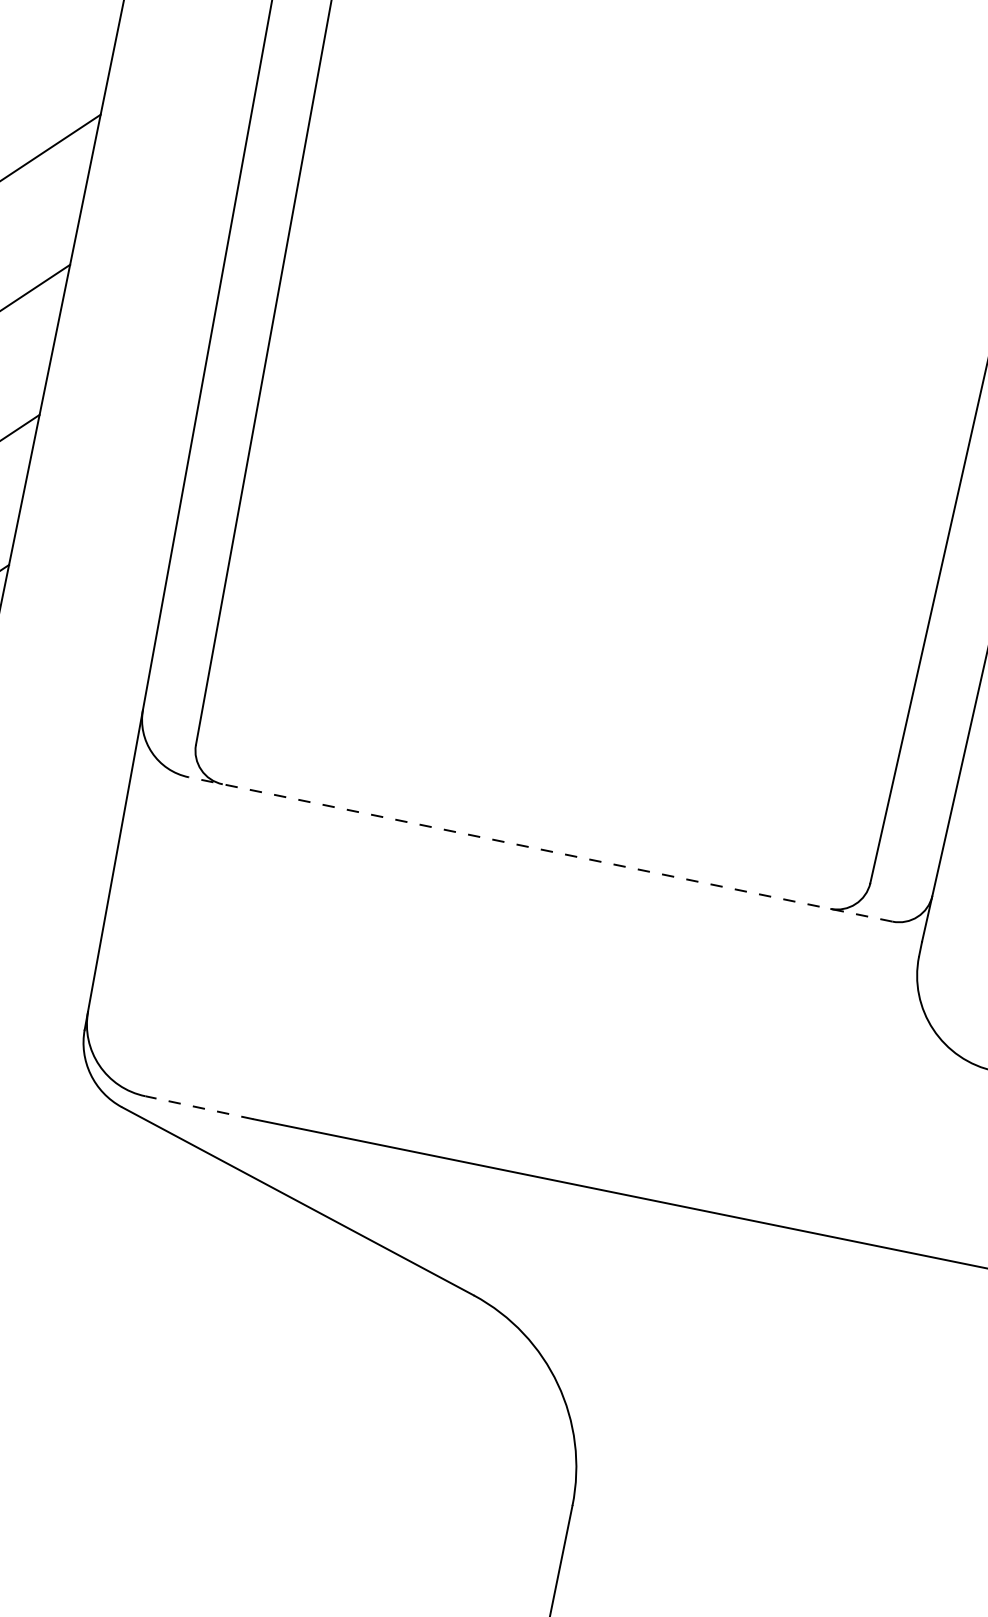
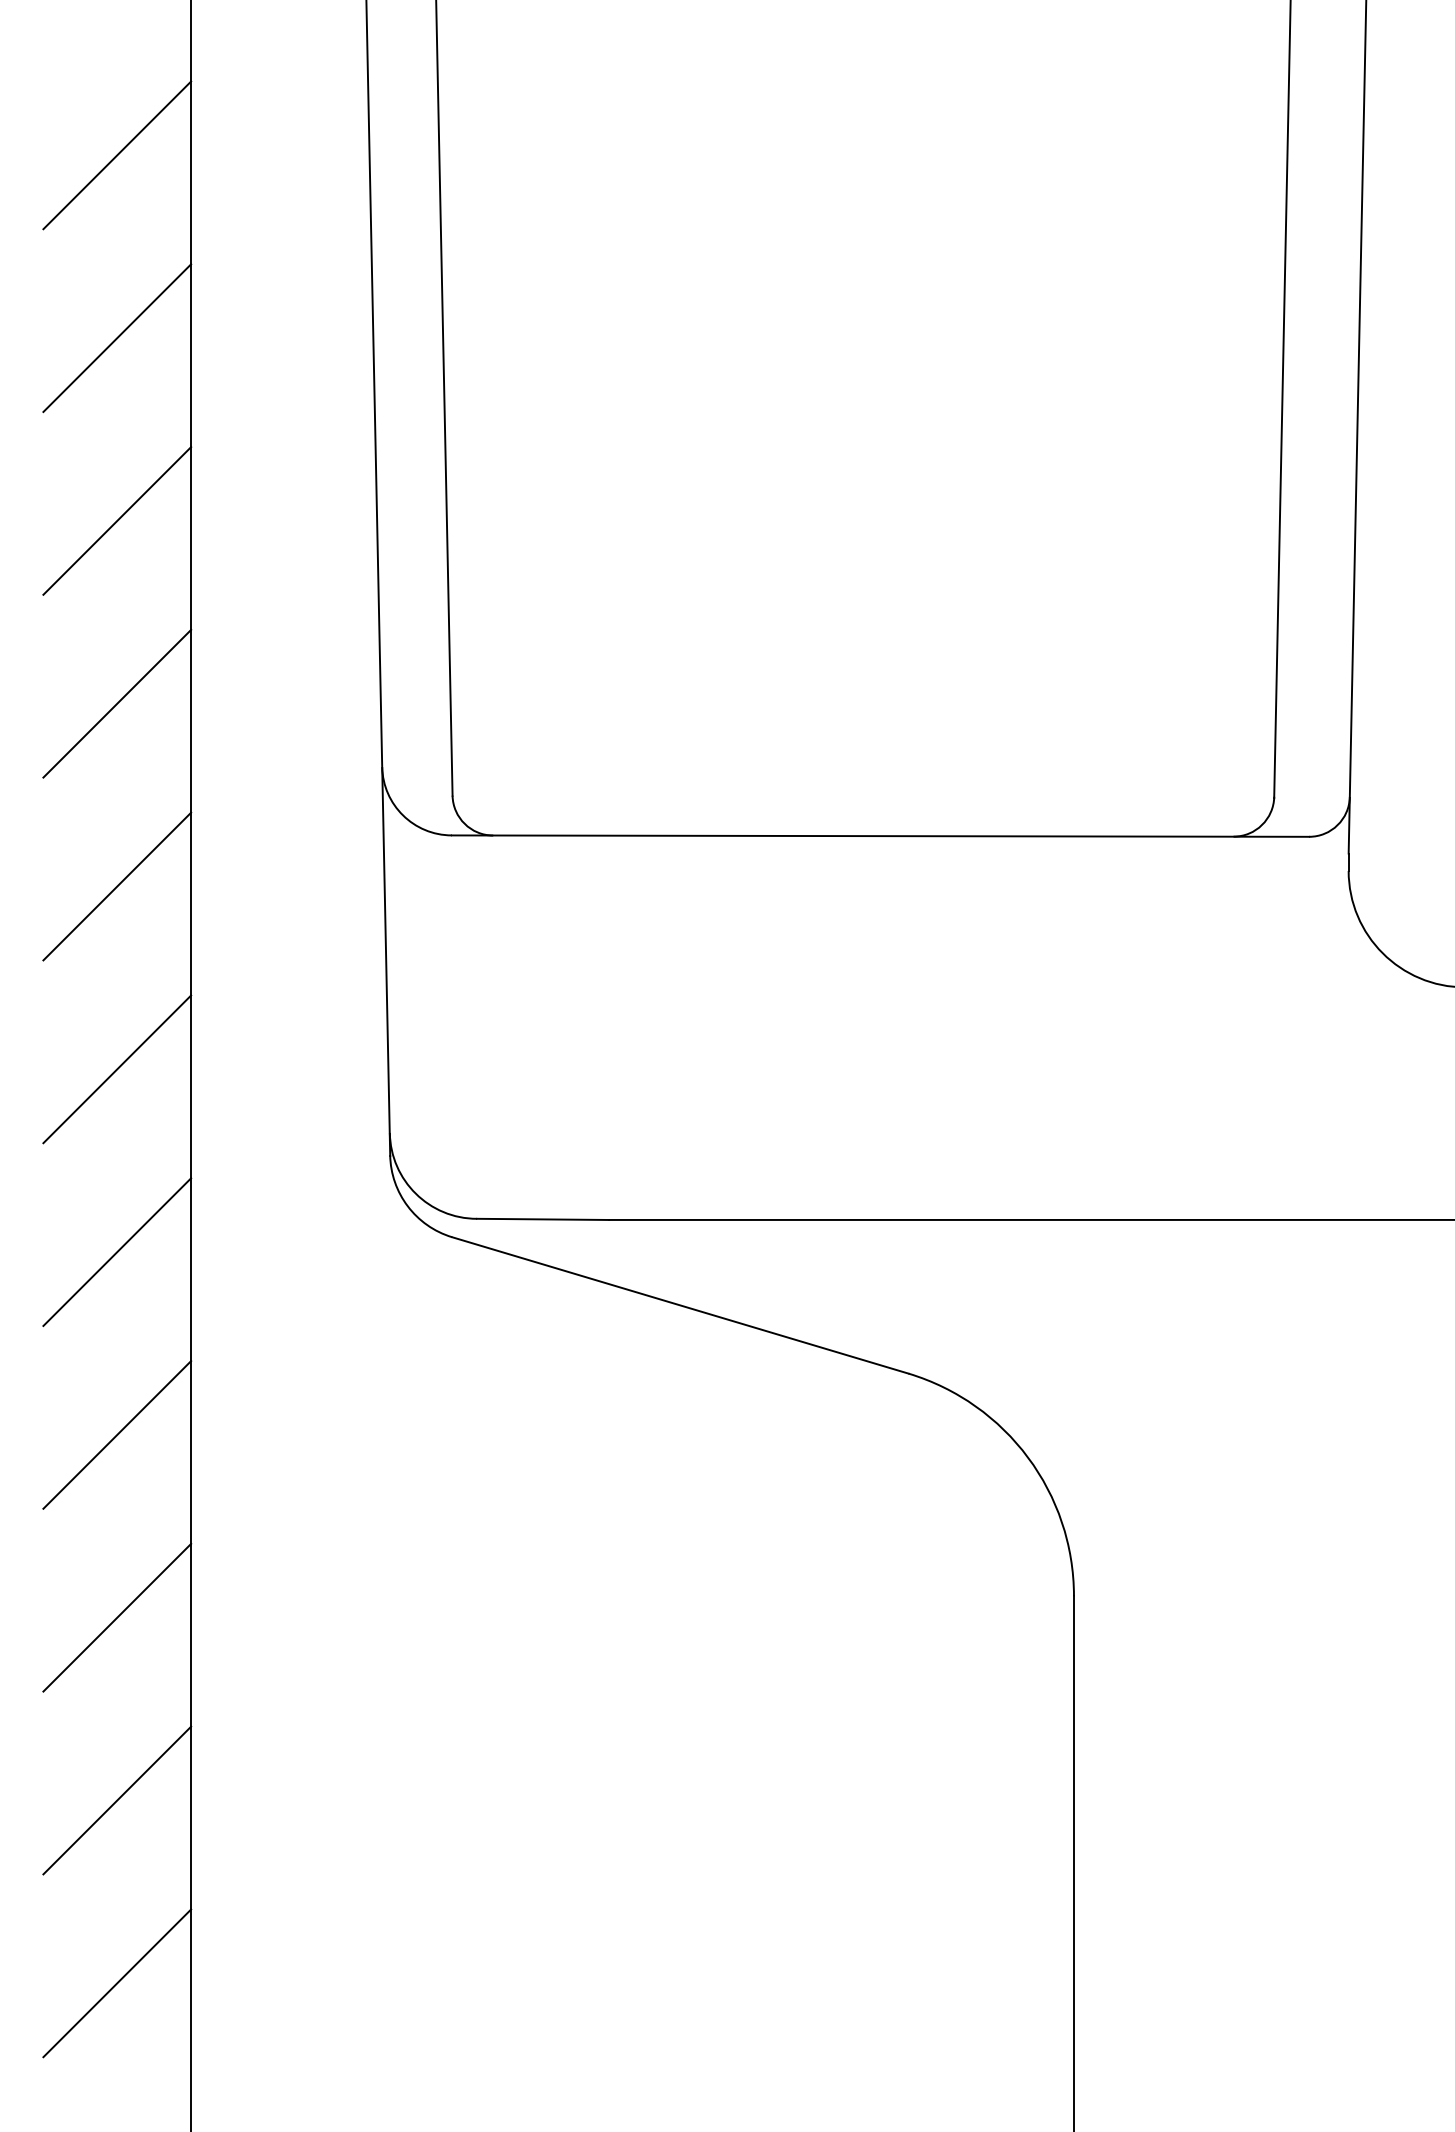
line: (540, 849) -> (880, 836), dashed -> solid
line: (199, 1107) -> (542, 1219), dashed -> solid

